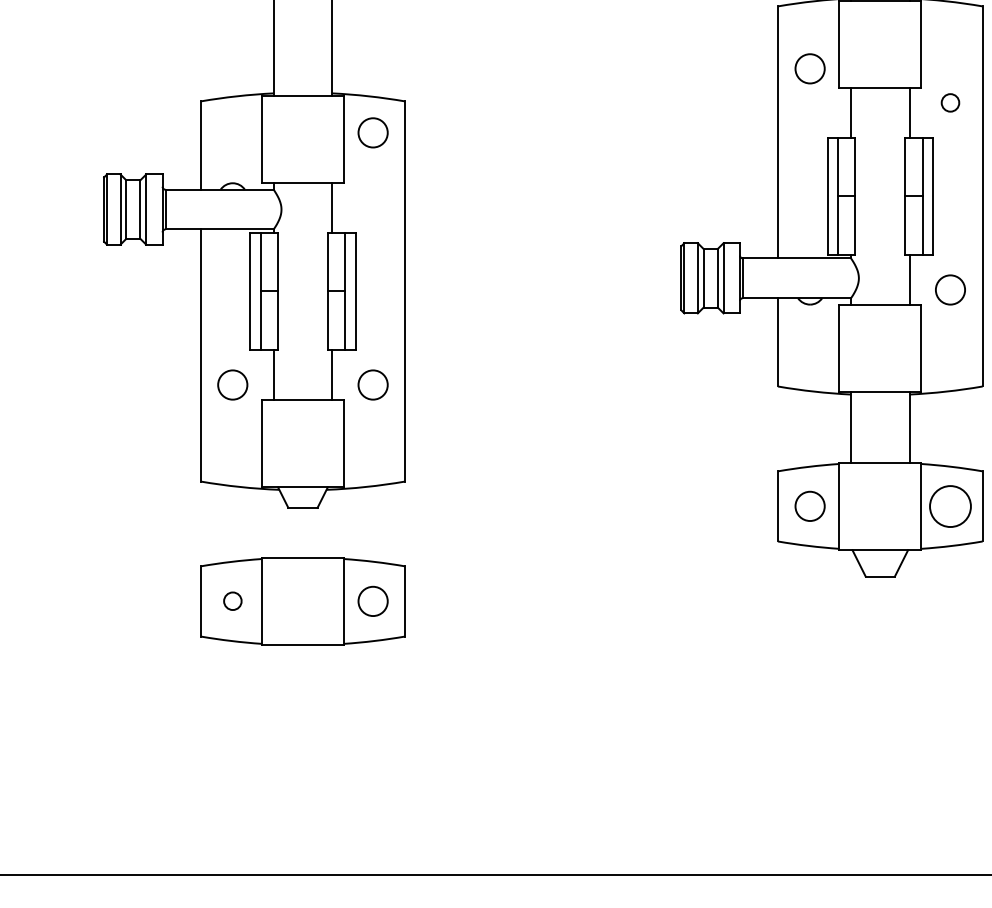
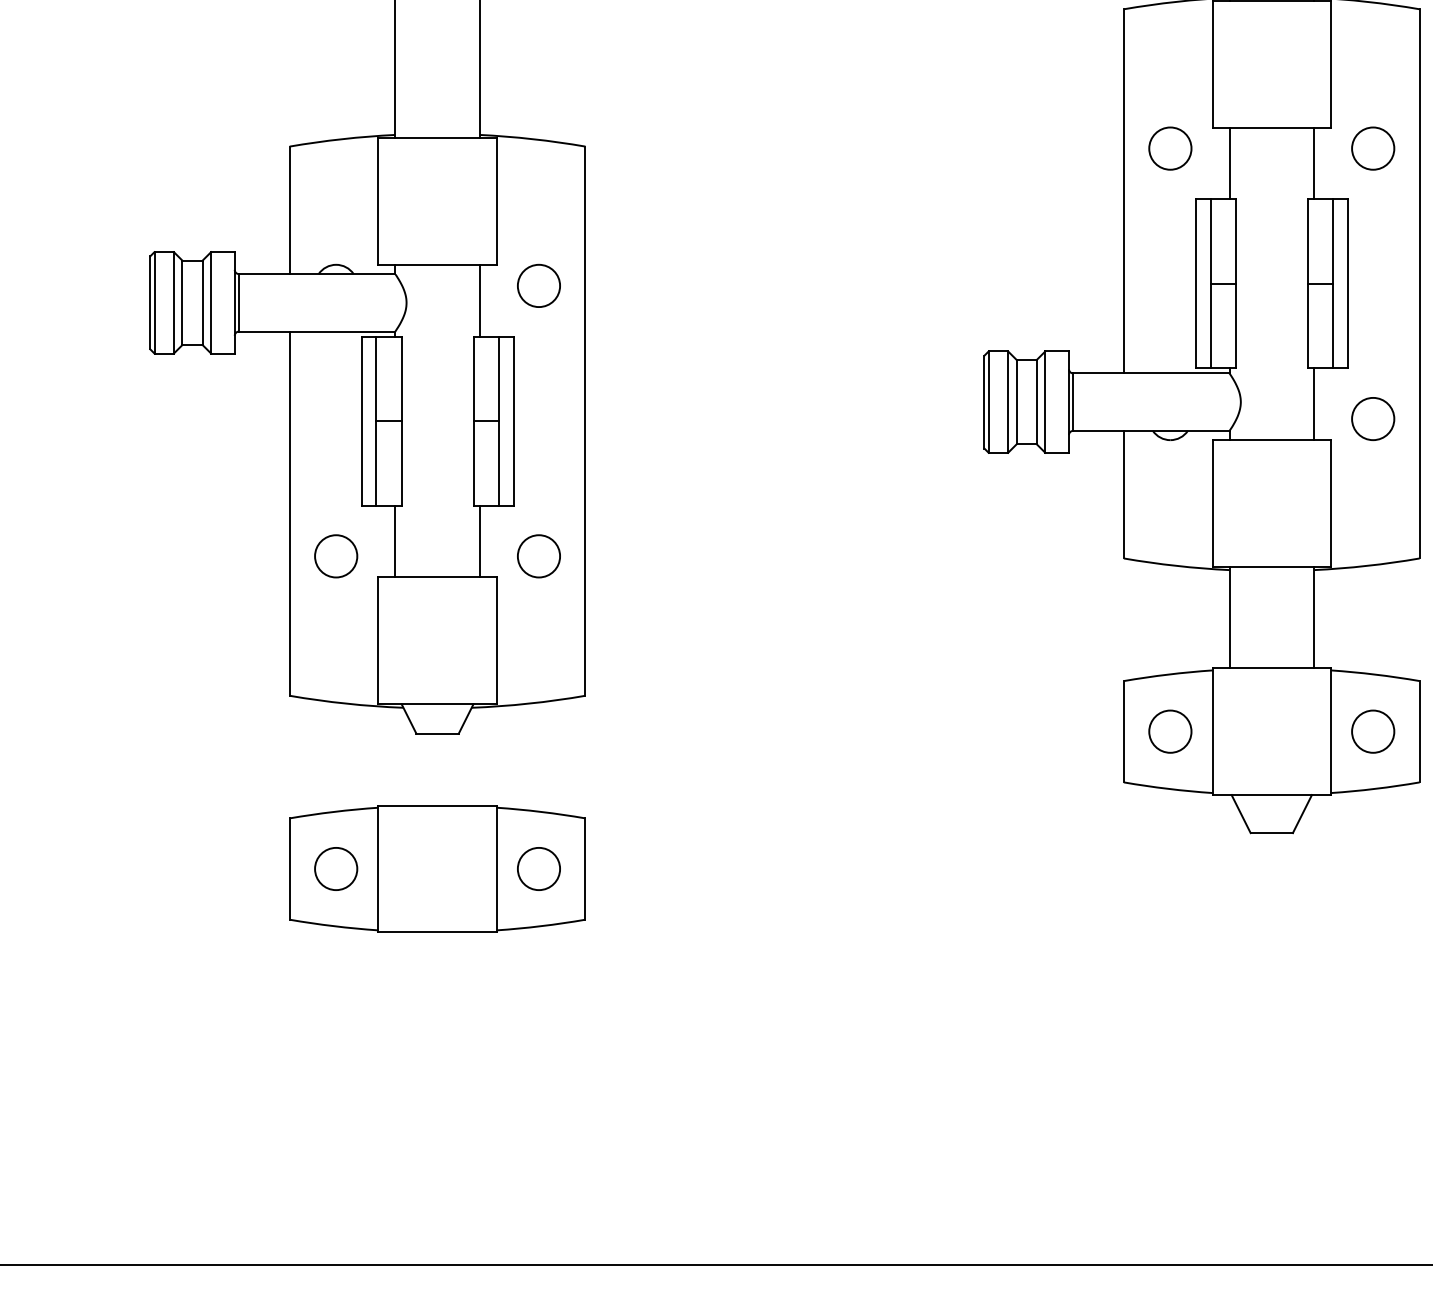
circle: (809, 68) -> (1169, 148), moved
circle: (950, 102) -> (1373, 148), size x1.67
circle: (372, 132) -> (538, 285), moved
circle: (950, 505) -> (1373, 730), size x0.71
circle: (232, 600) -> (335, 867), size x1.67

